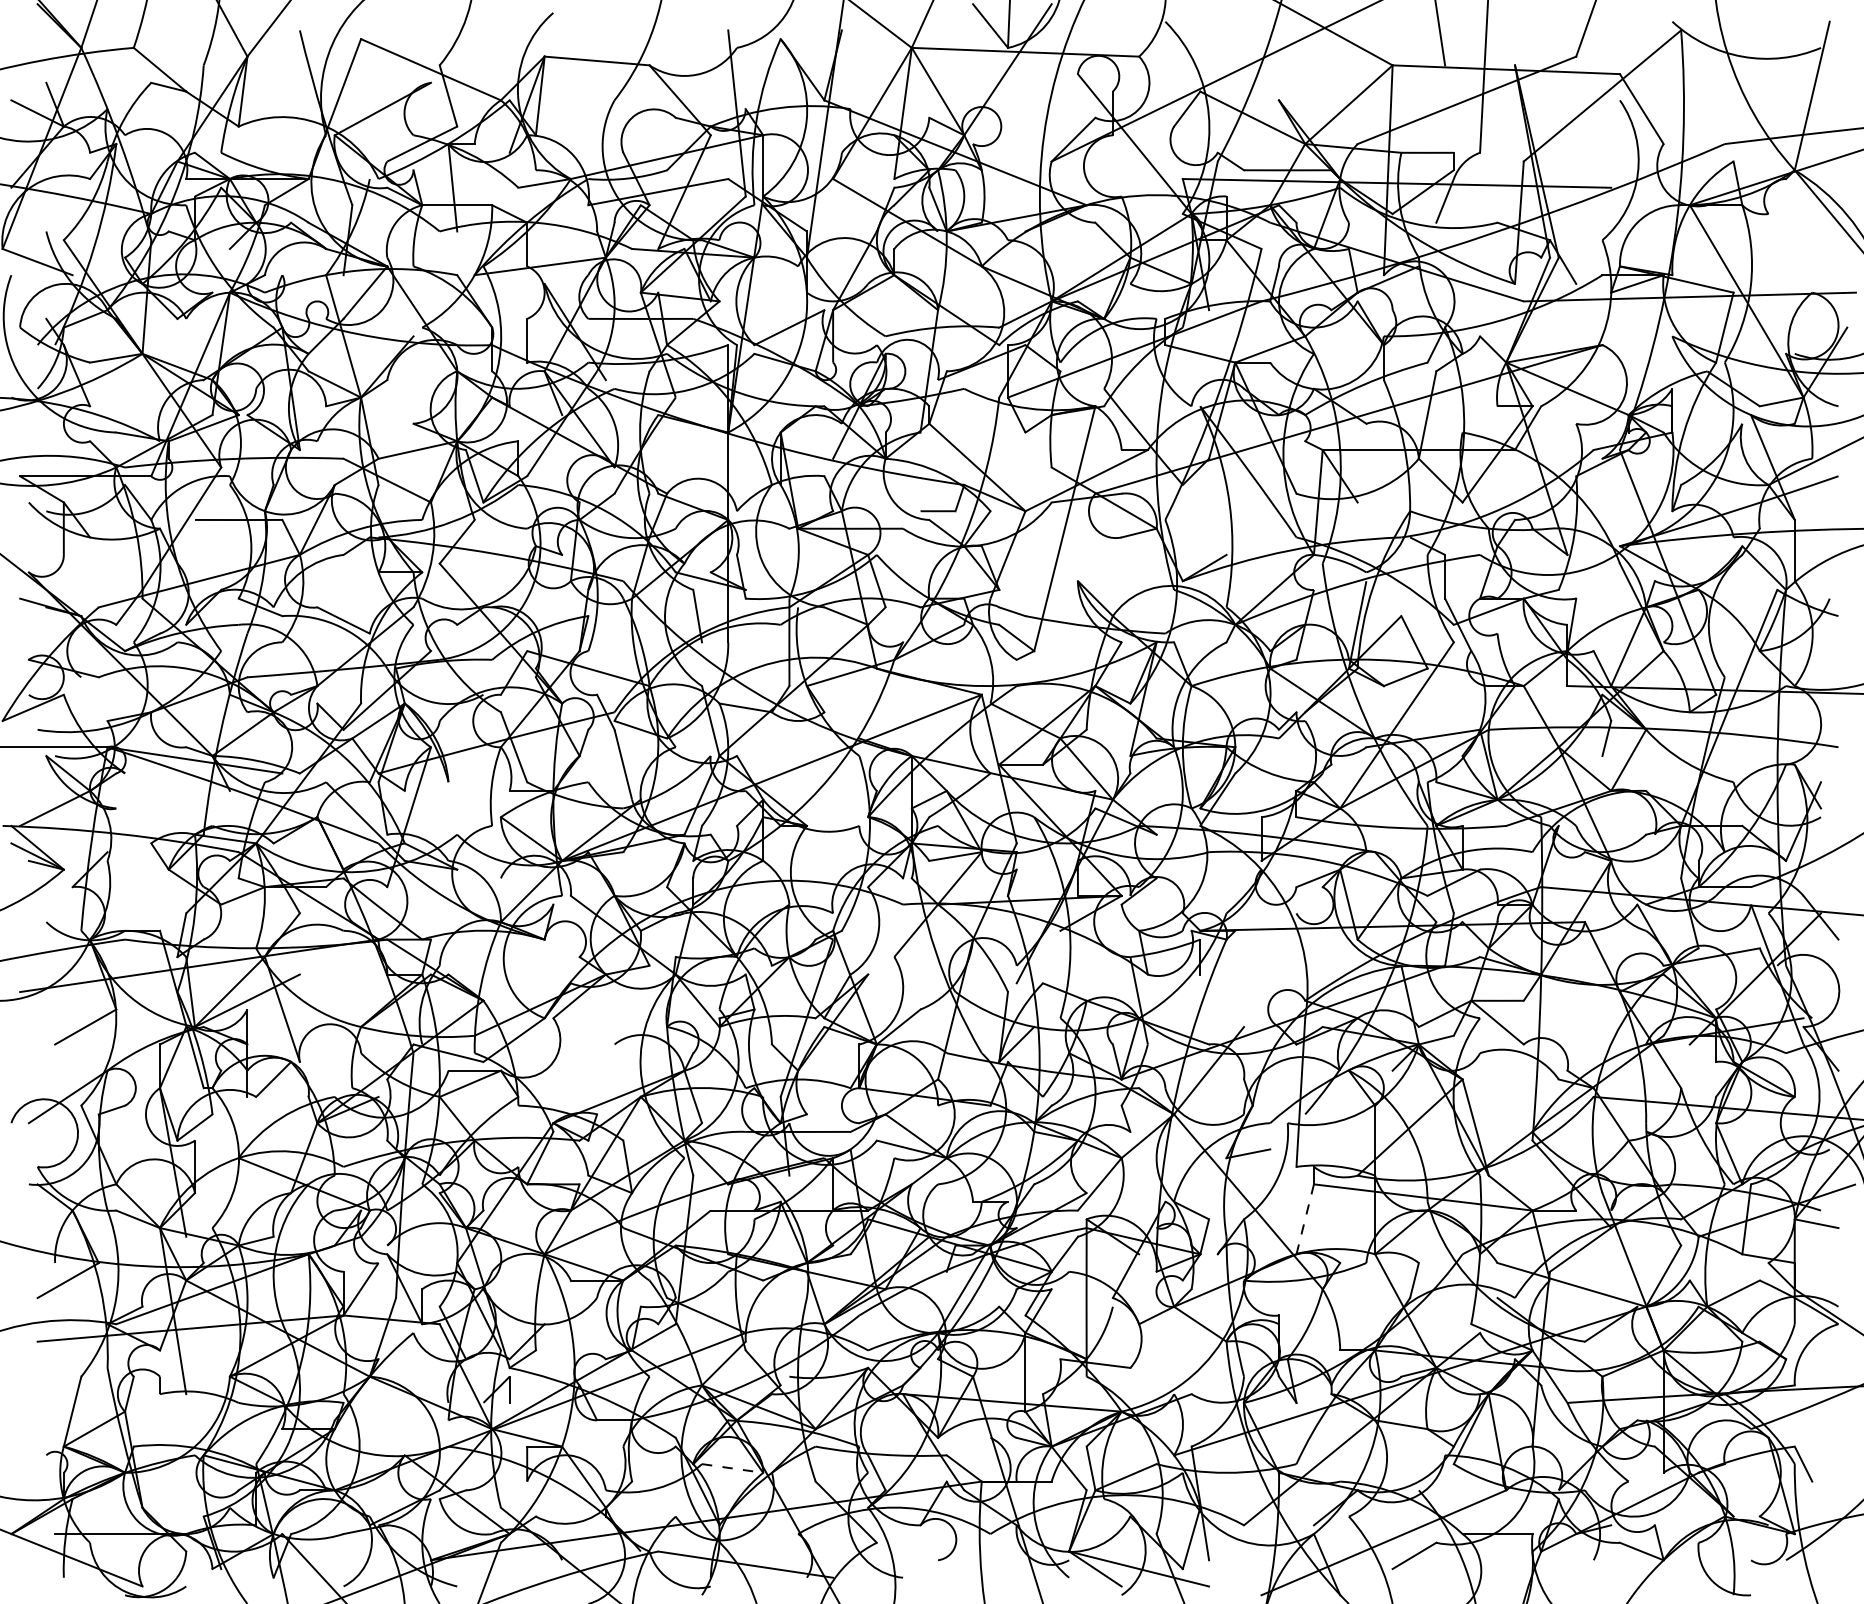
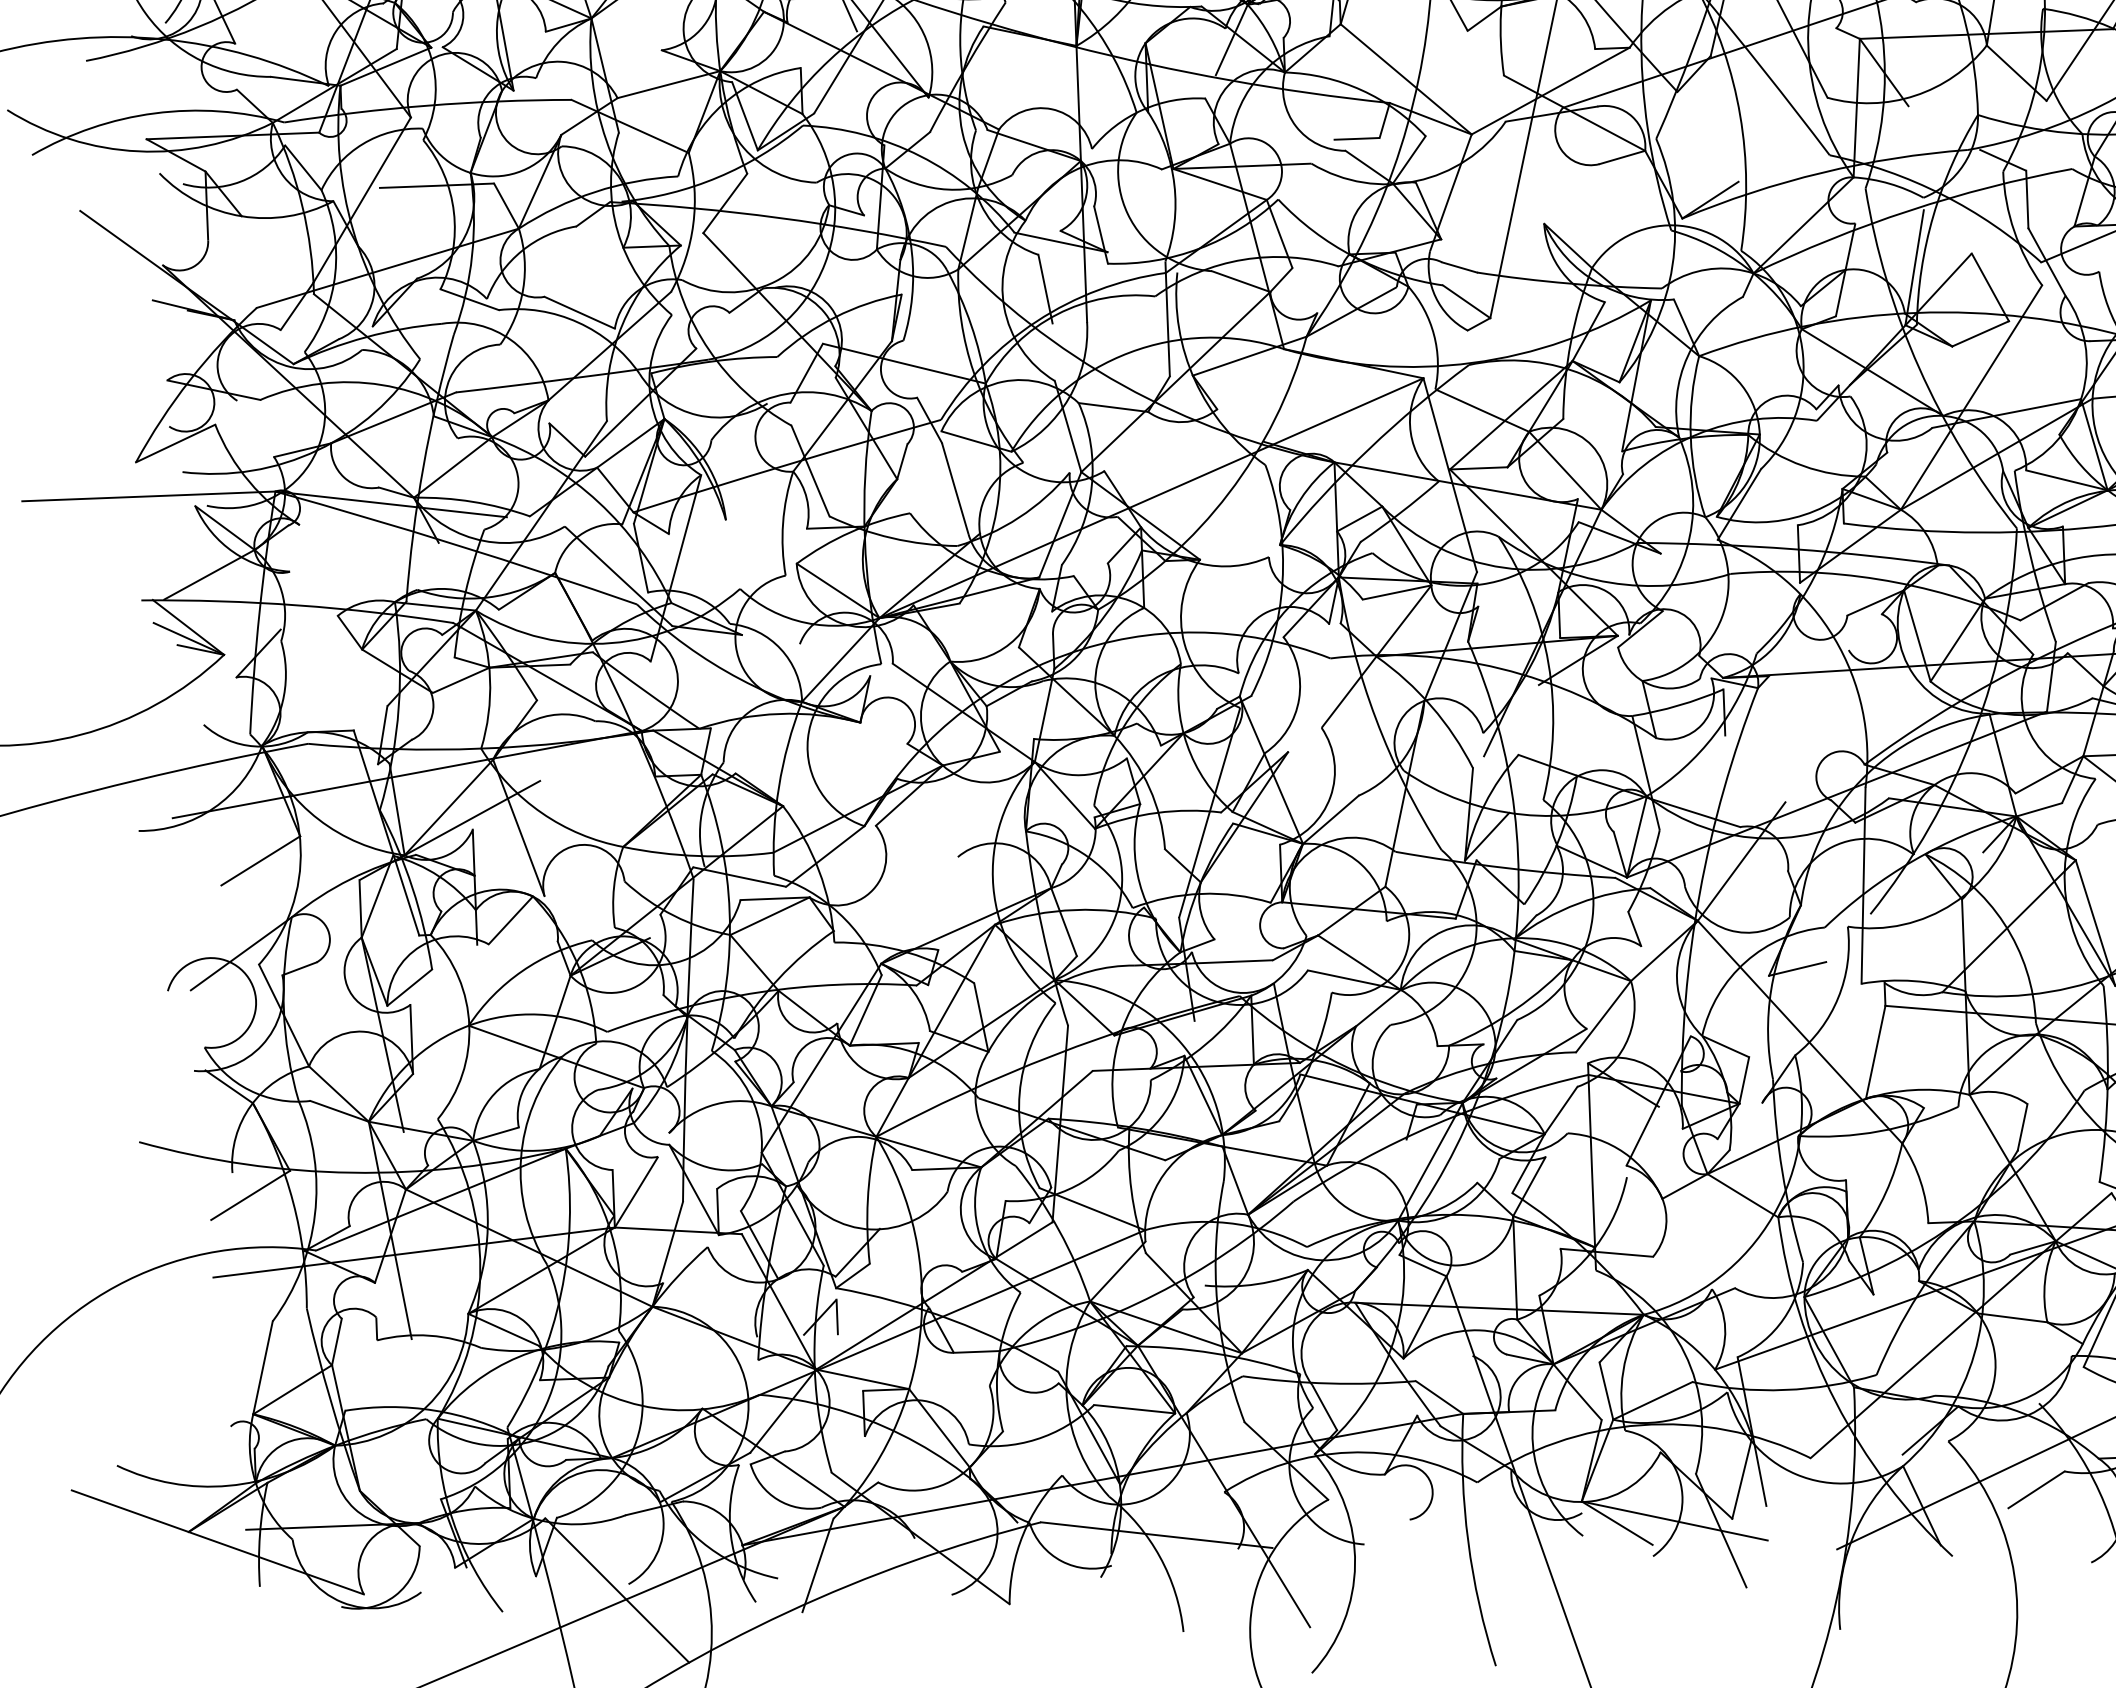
line: (1305, 1219) -> (1876, 1052), dashed -> solid
line: (732, 1468) -> (1134, 1409), dashed -> solid

